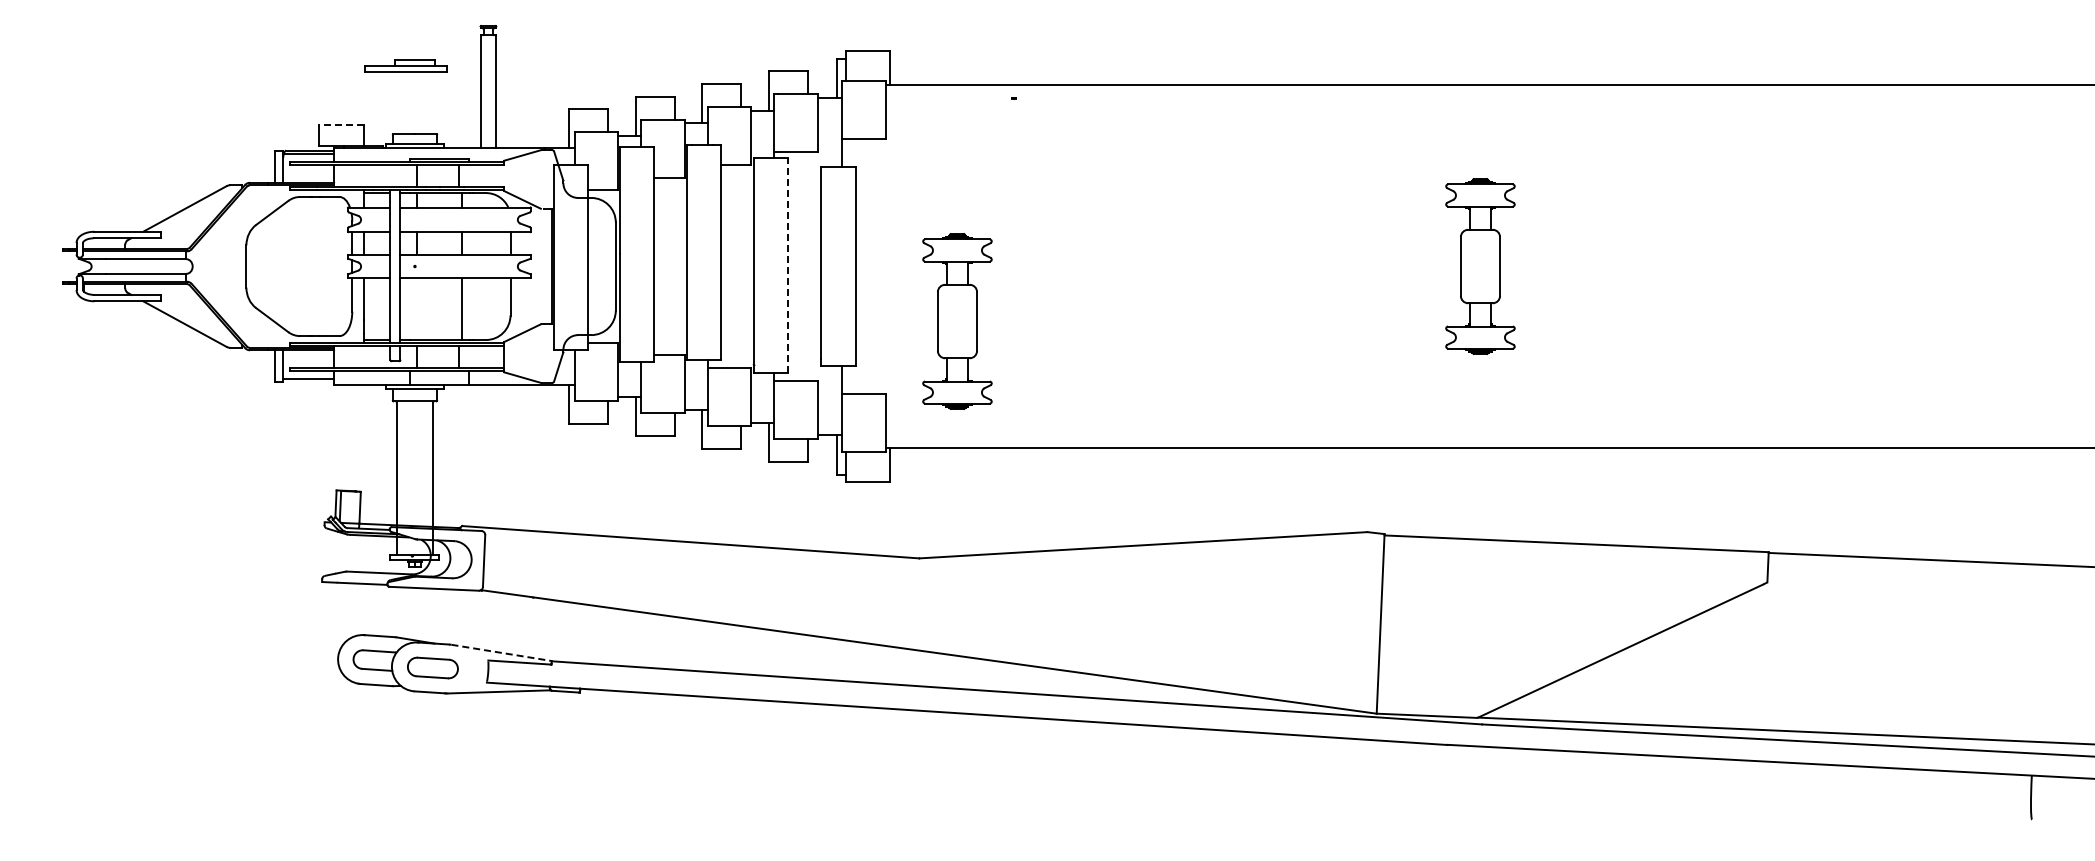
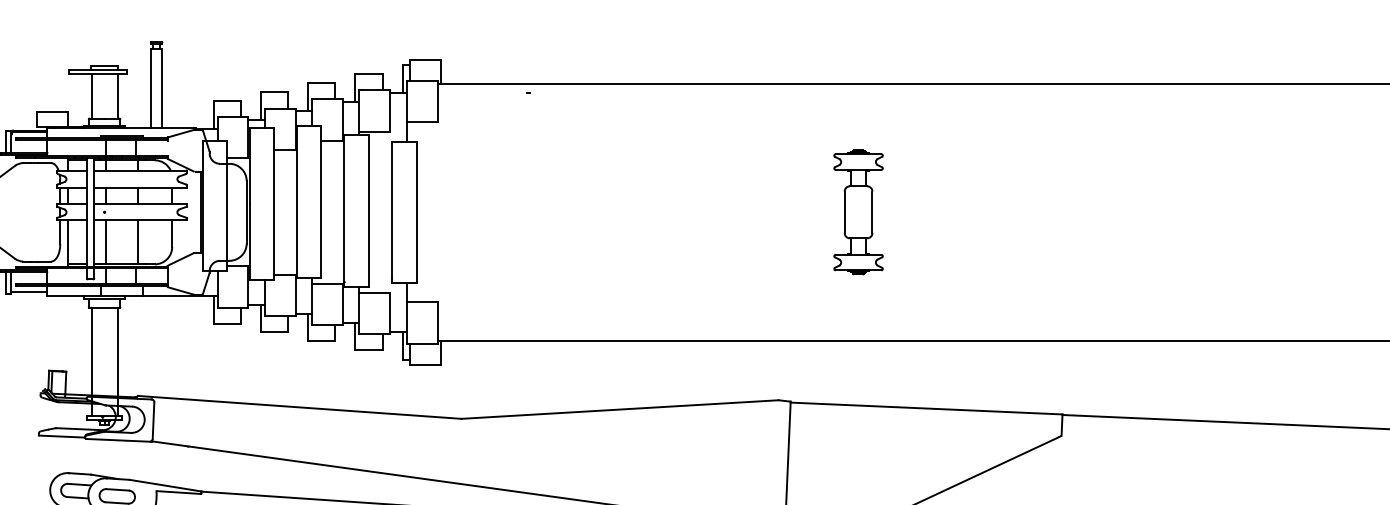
line: (396, 102) -> (91, 96), added
line: (433, 102) -> (117, 96), added
line: (341, 124) -> (52, 111), dashed -> solid
line: (788, 265) -> (368, 211), dashed -> solid
line: (417, 309) -> (106, 242), added
part: (957, 321) -> (488, 251), removed
line: (501, 652) -> (165, 485), dashed -> solid

